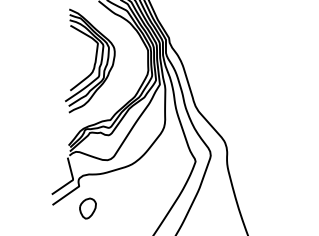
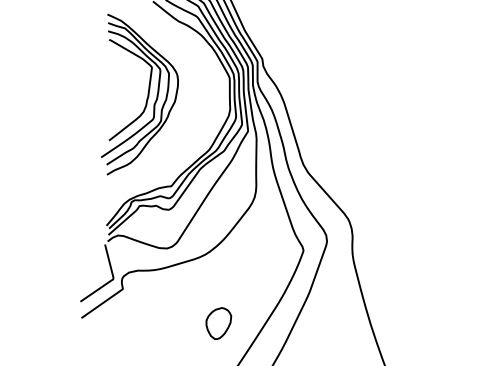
part: (87, 208) -> (218, 323), moved

